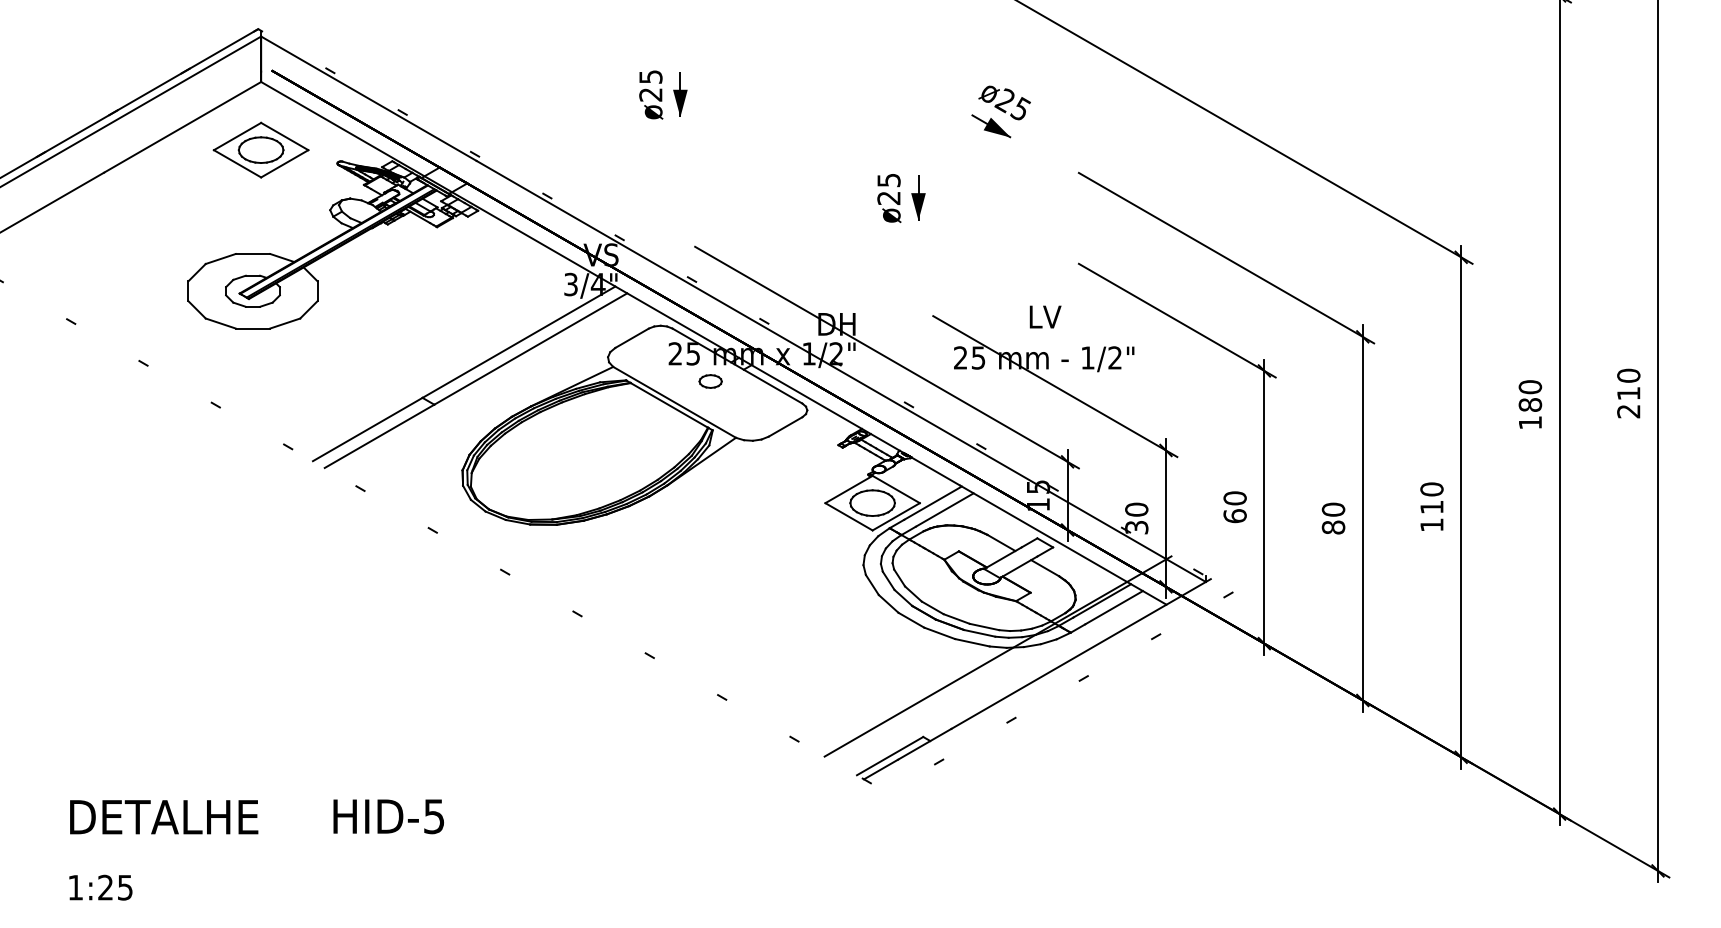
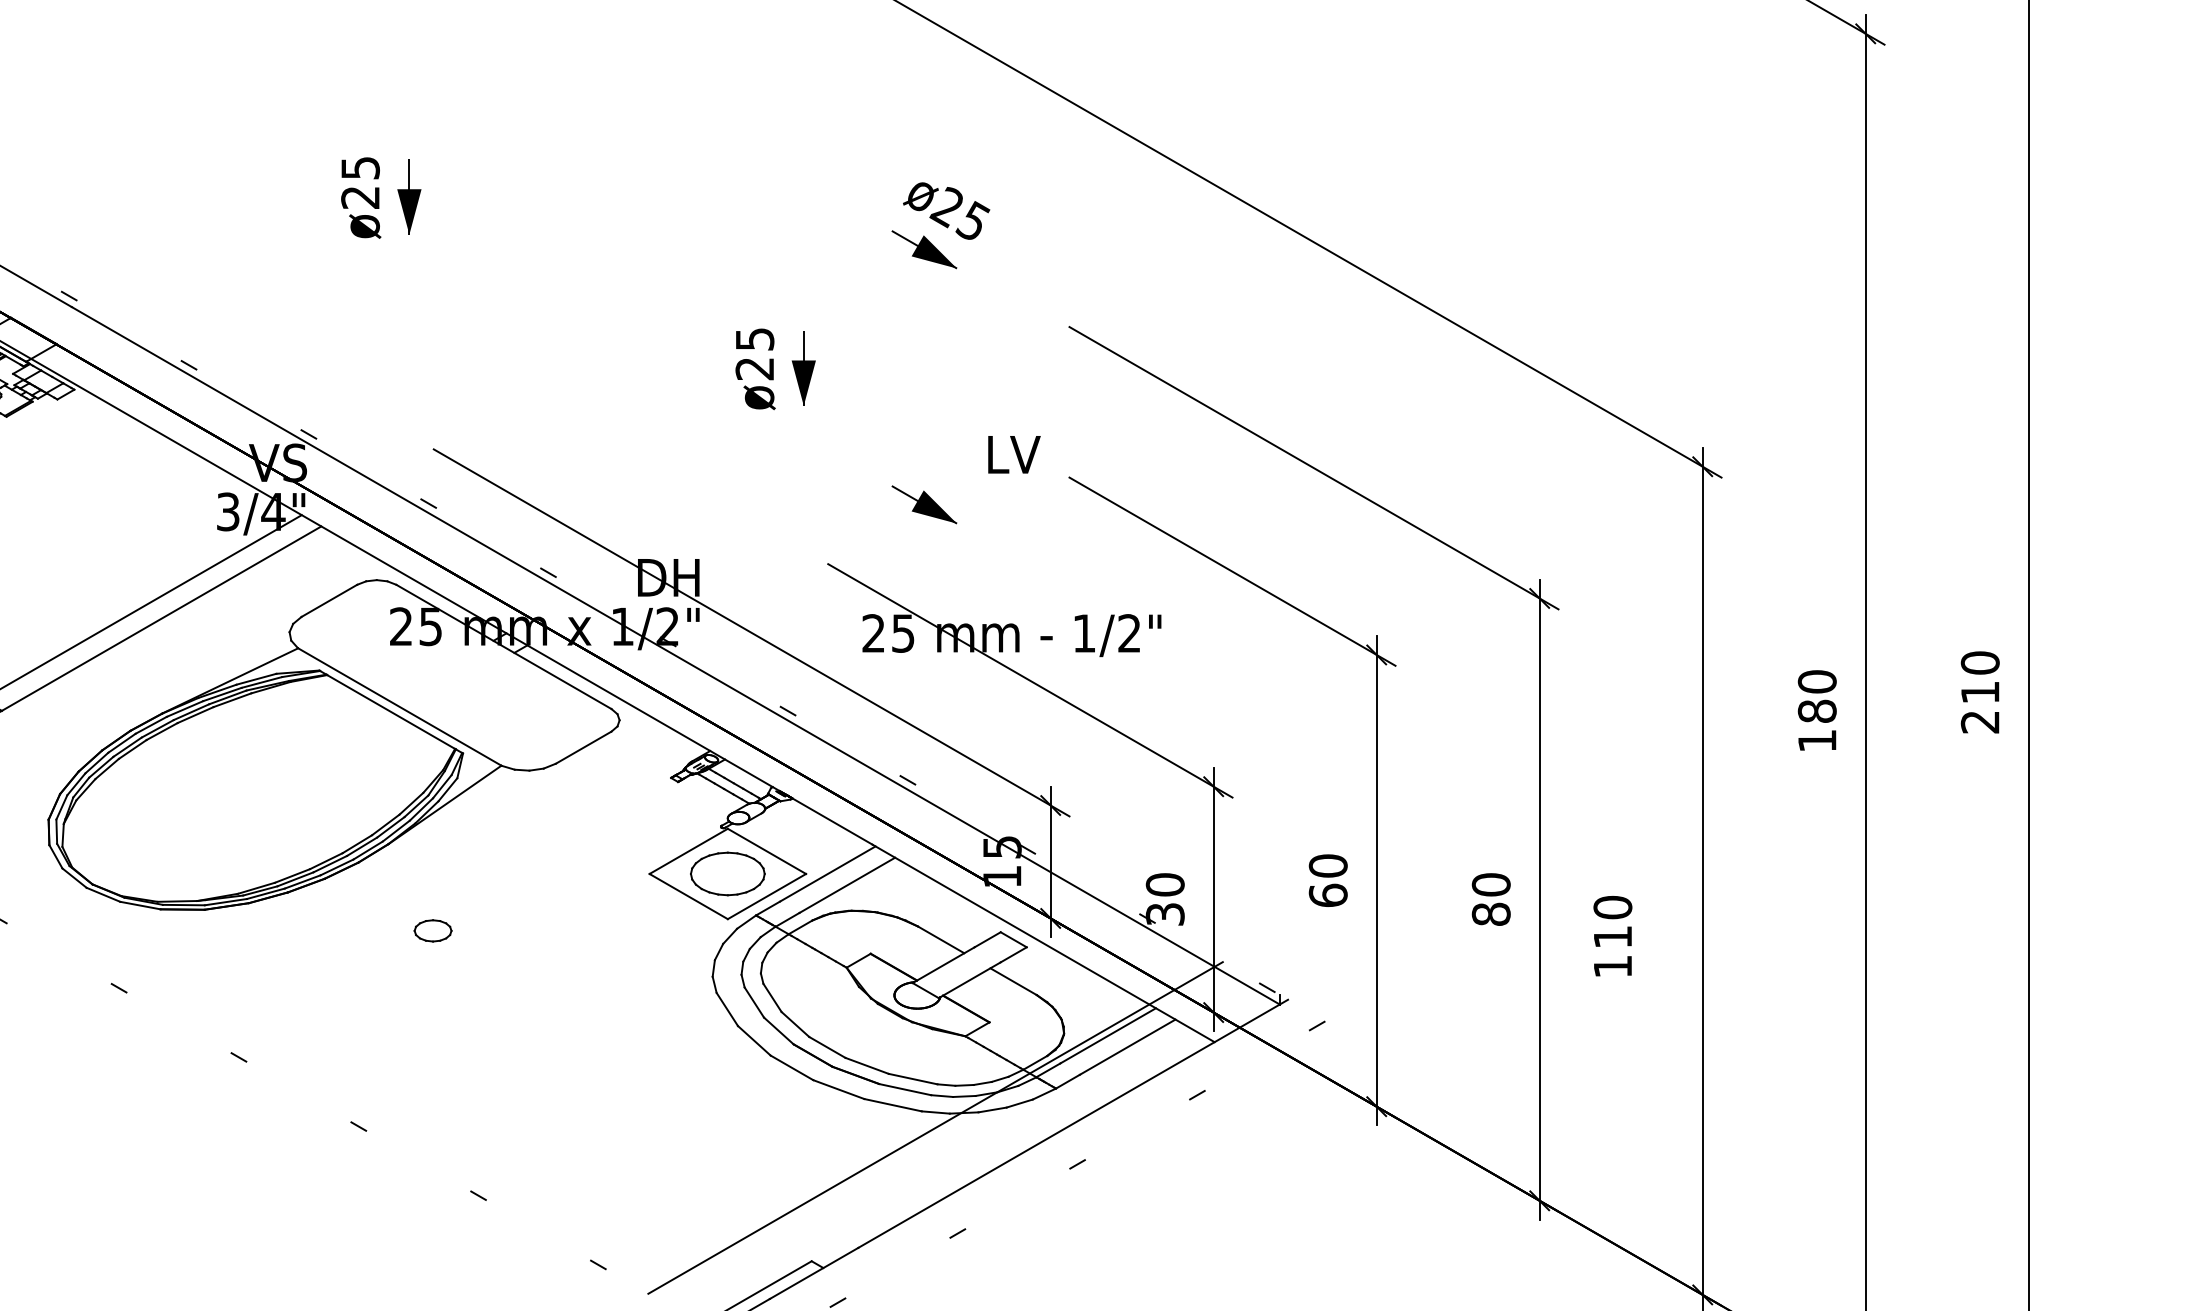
part: (991, 280) -> (924, 505), added
text: (1045, 316) -> (1014, 453), moved
part: (710, 381) -> (432, 930), moved
text: (1431, 506) -> (1612, 935), moved

